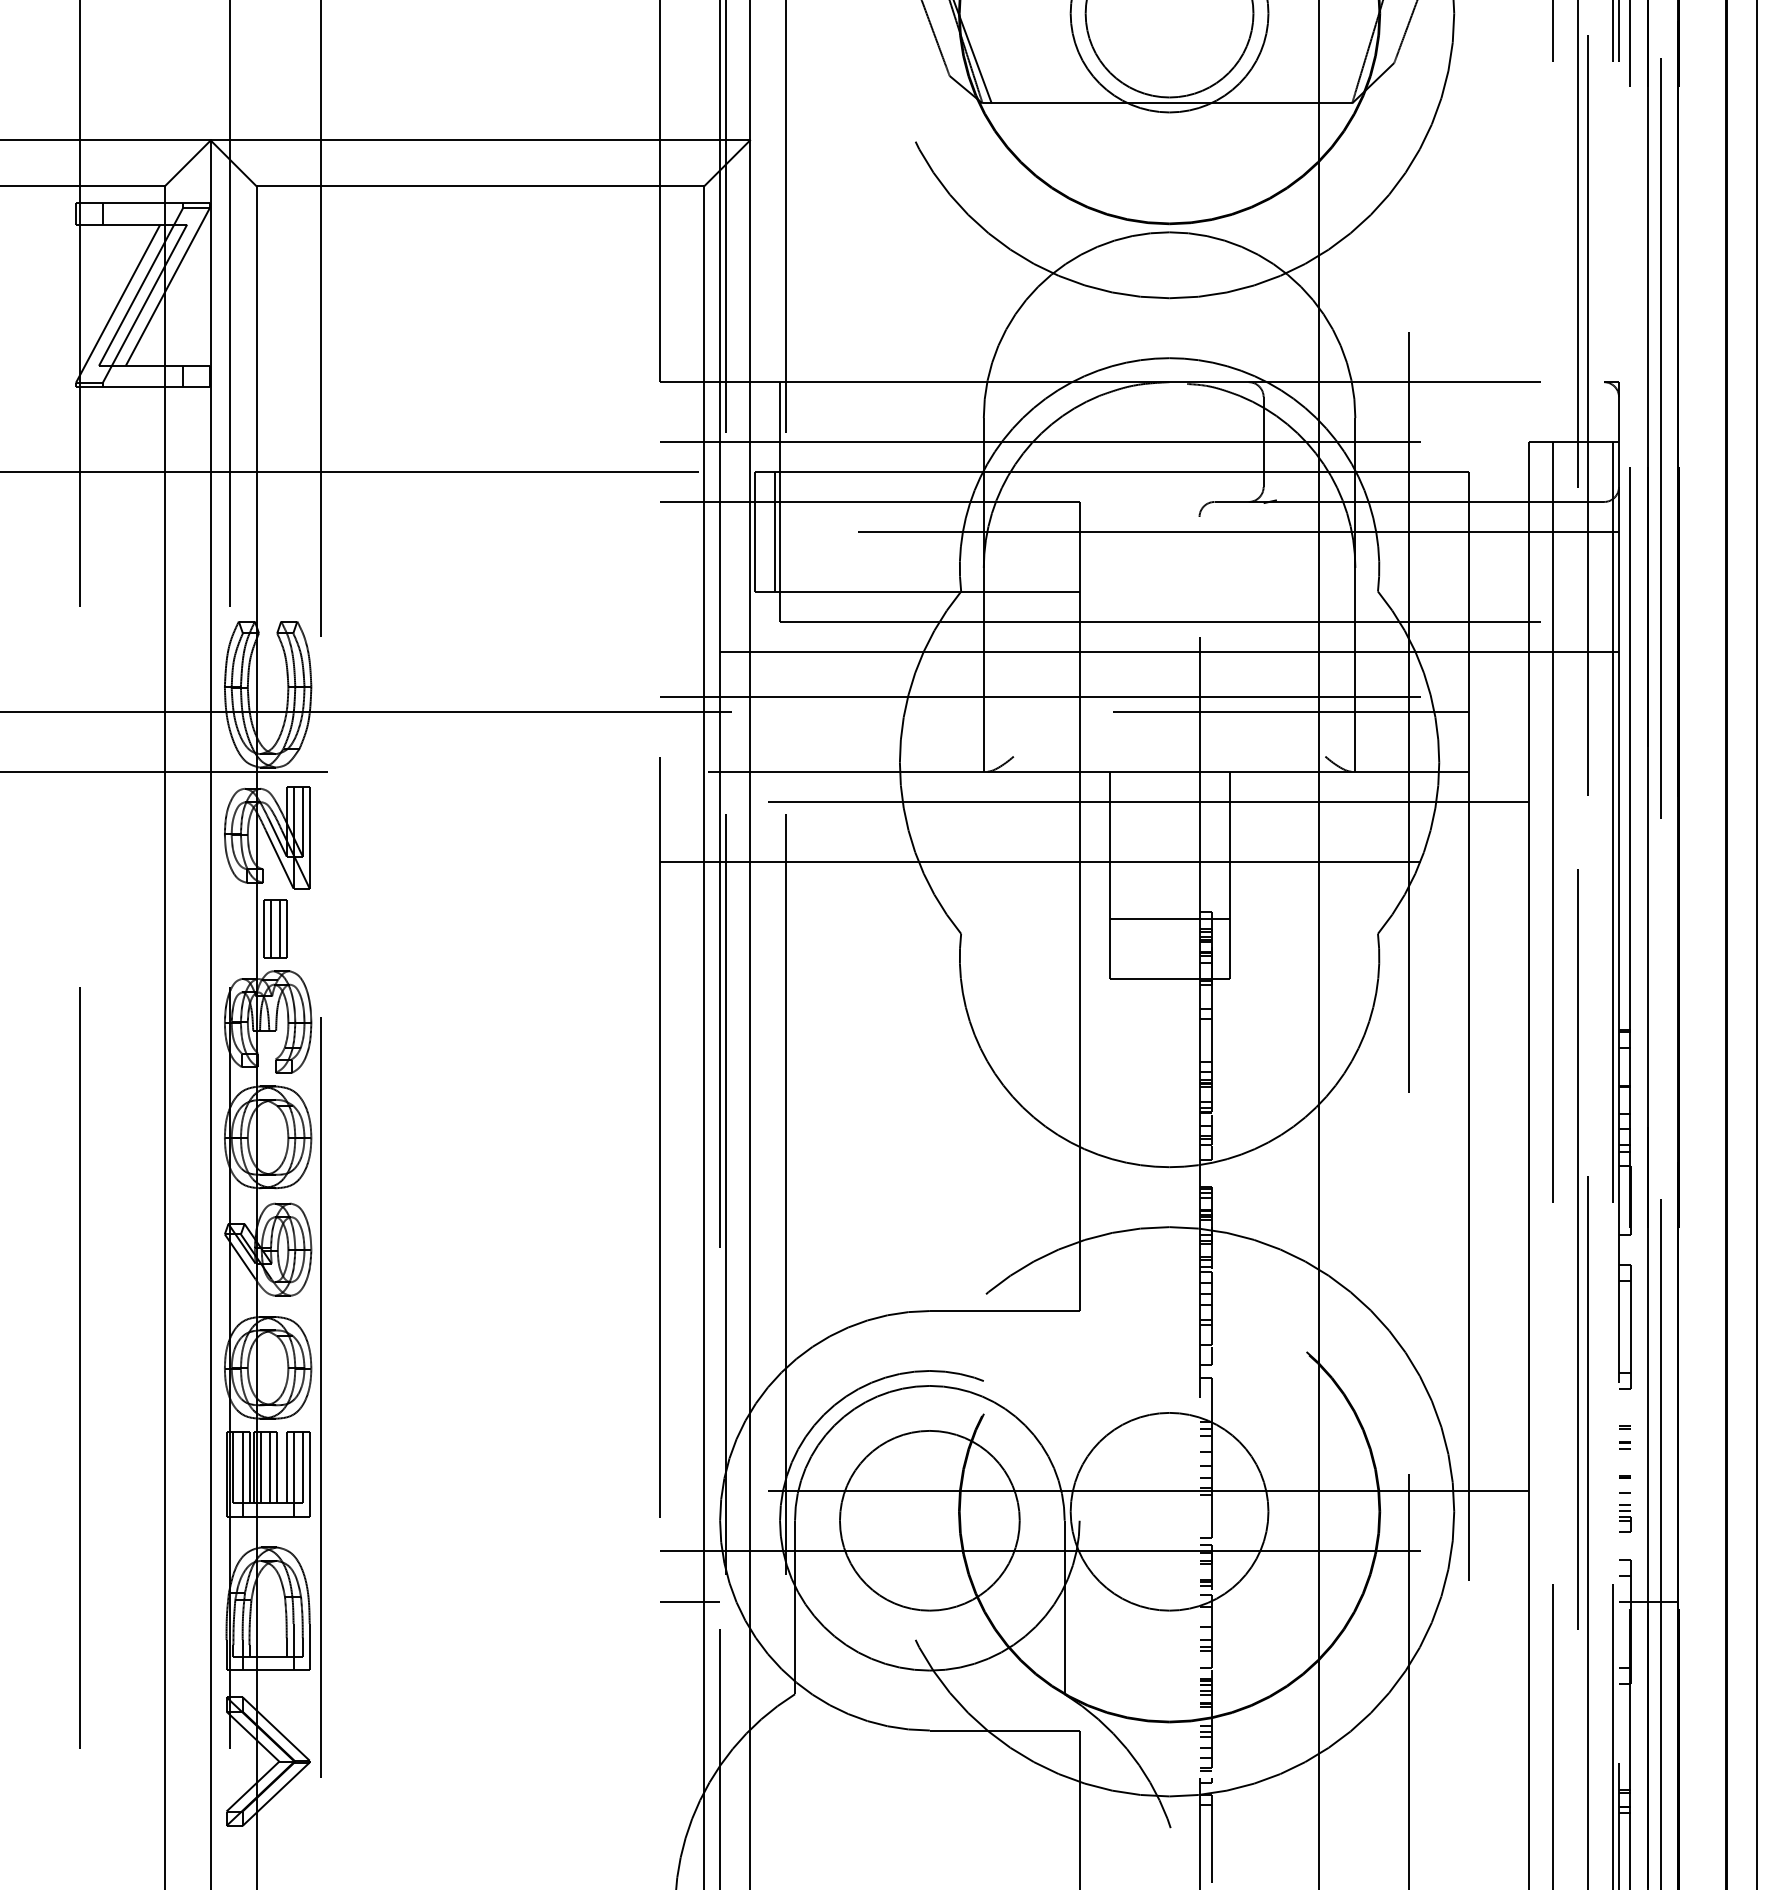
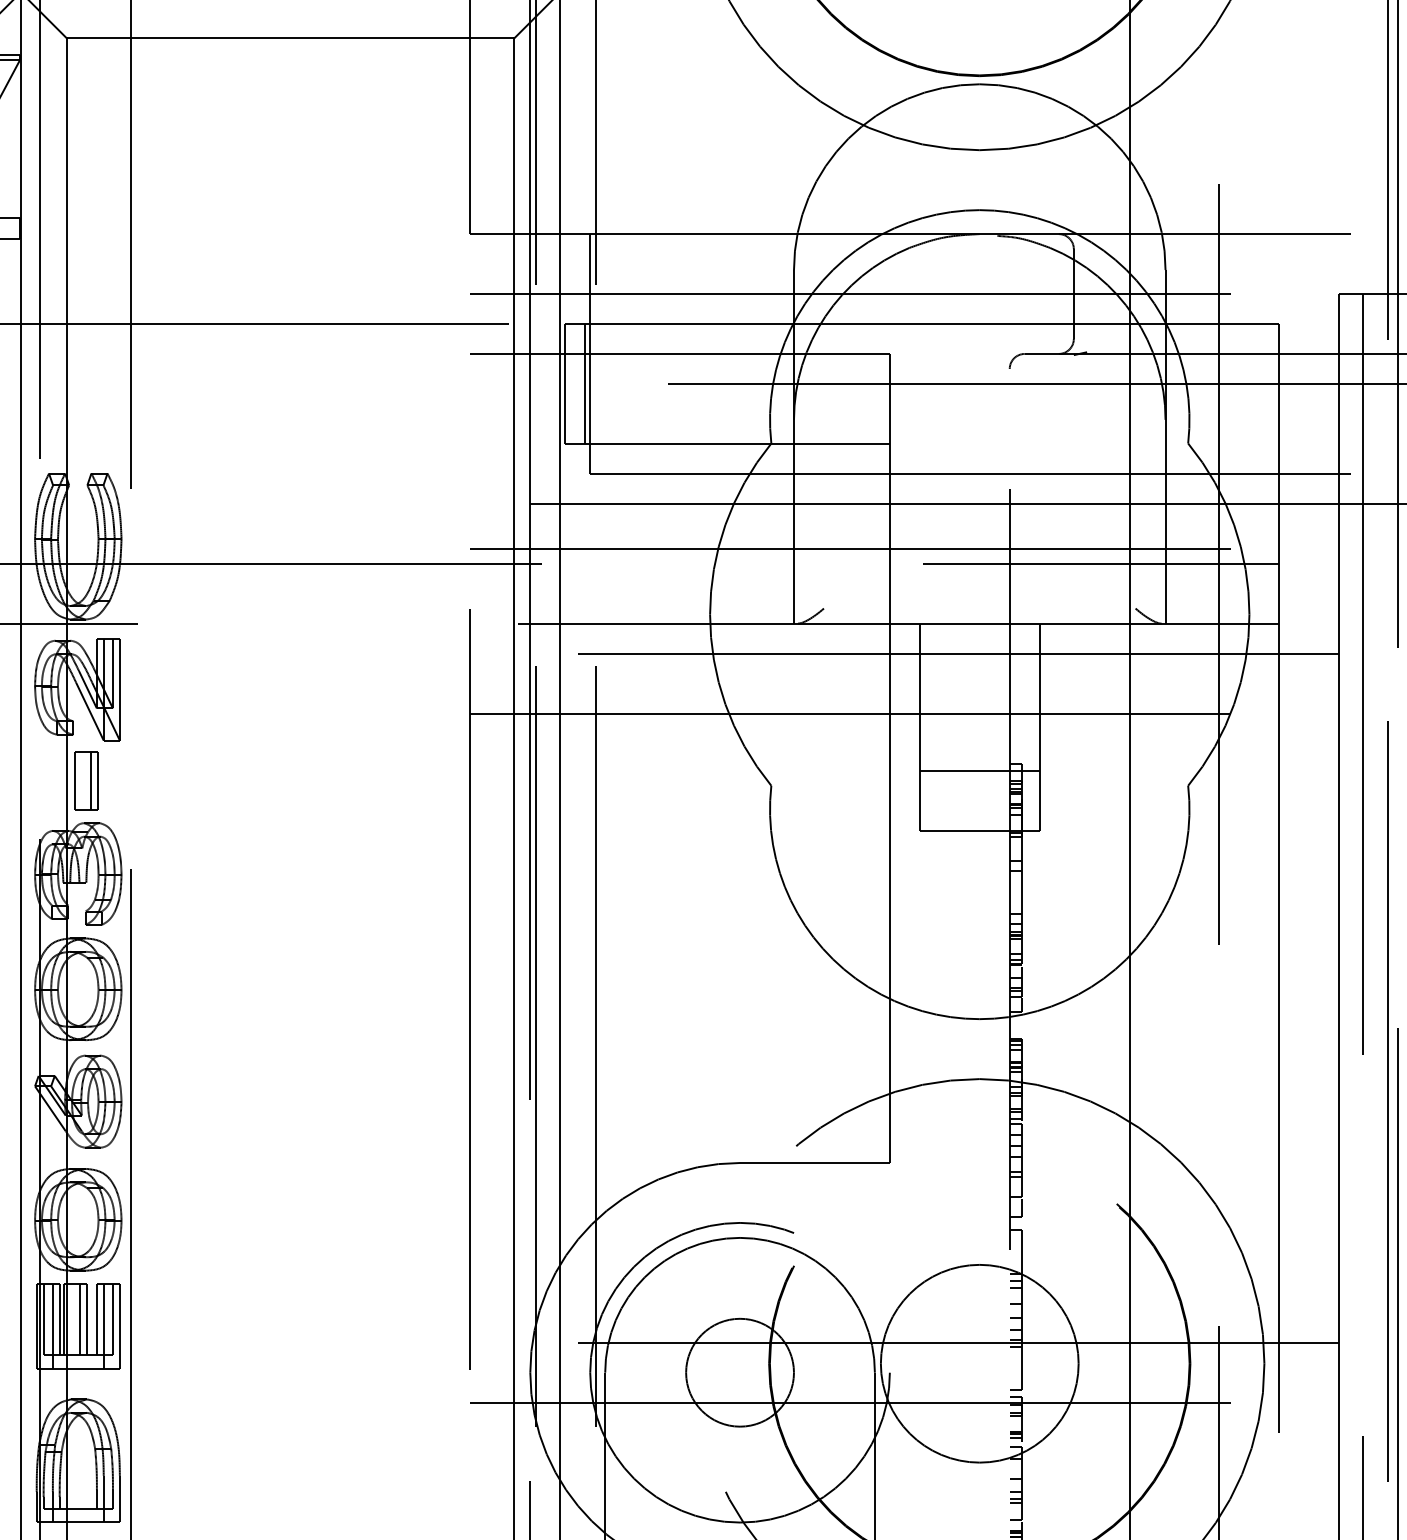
line: (271, 928) -> (81, 780), removed
line: (260, 1467) -> (70, 1319), removed
circle: (929, 1520) -> (739, 1372), size x0.6
line: (690, 1601) -> (500, 1453), removed

